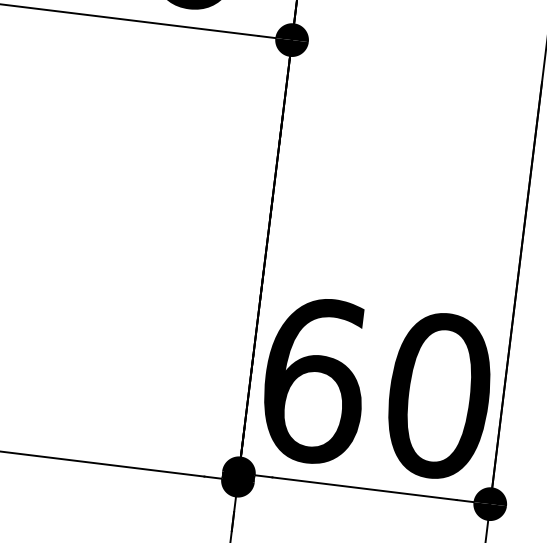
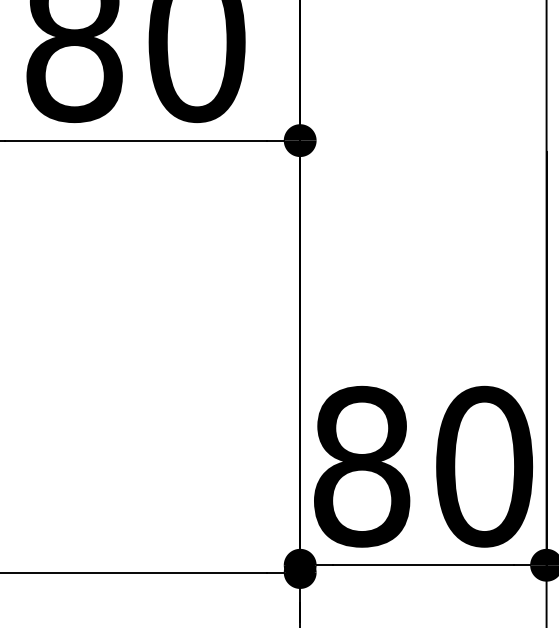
text: (314, 380) -> (362, 466), 60 -> 80

